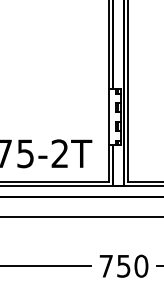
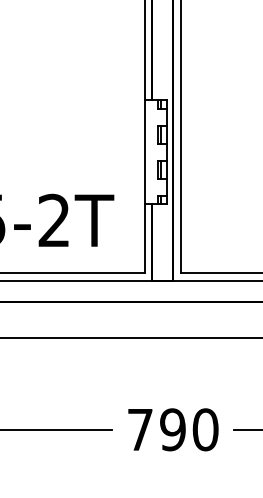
text: (123, 265) -> (172, 428), 750 -> 790

